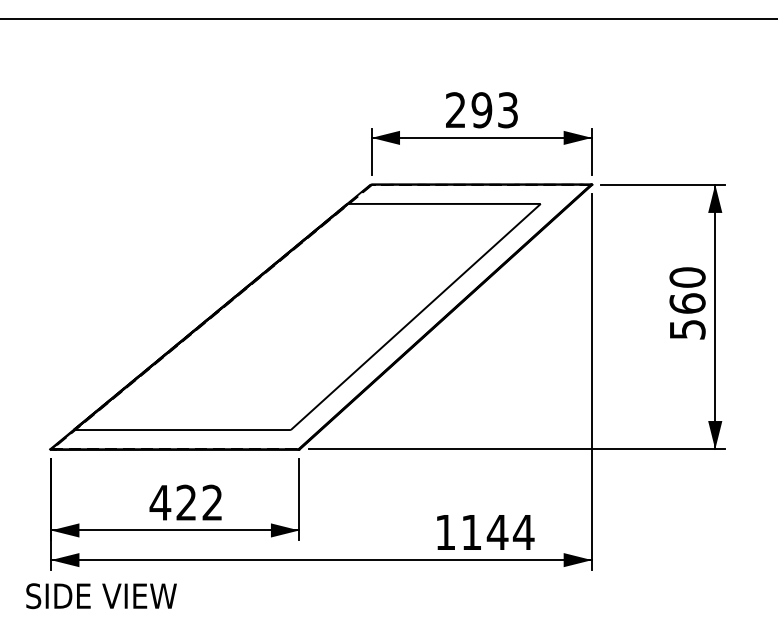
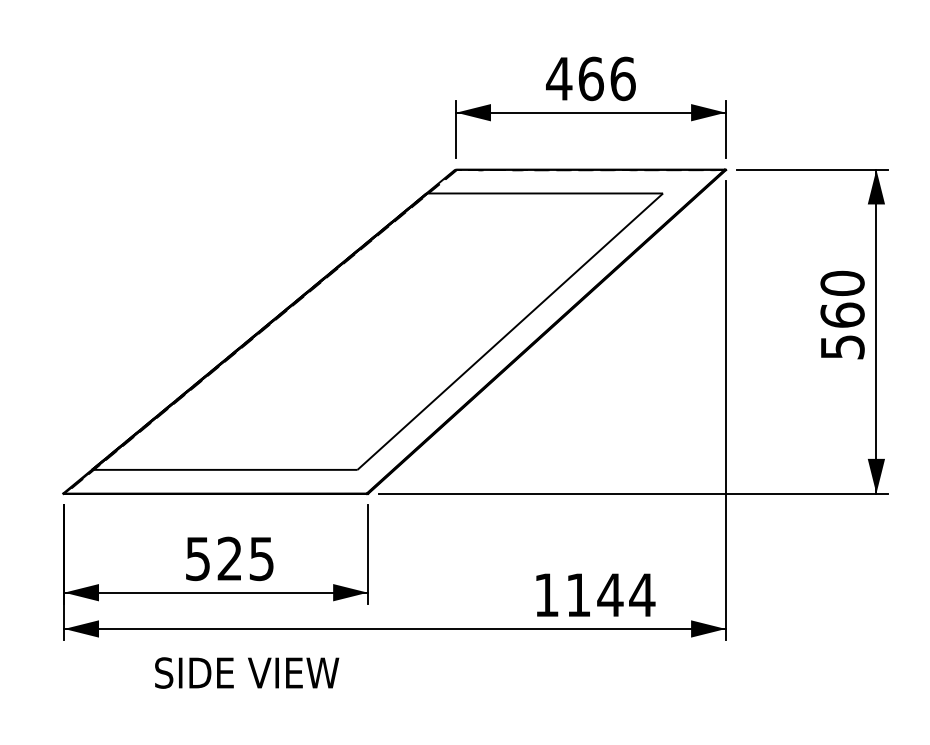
text: (481, 110) -> (590, 79), 293 -> 466
text: (185, 502) -> (228, 558), 422 -> 525
text: (101, 596) -> (247, 673), moved

